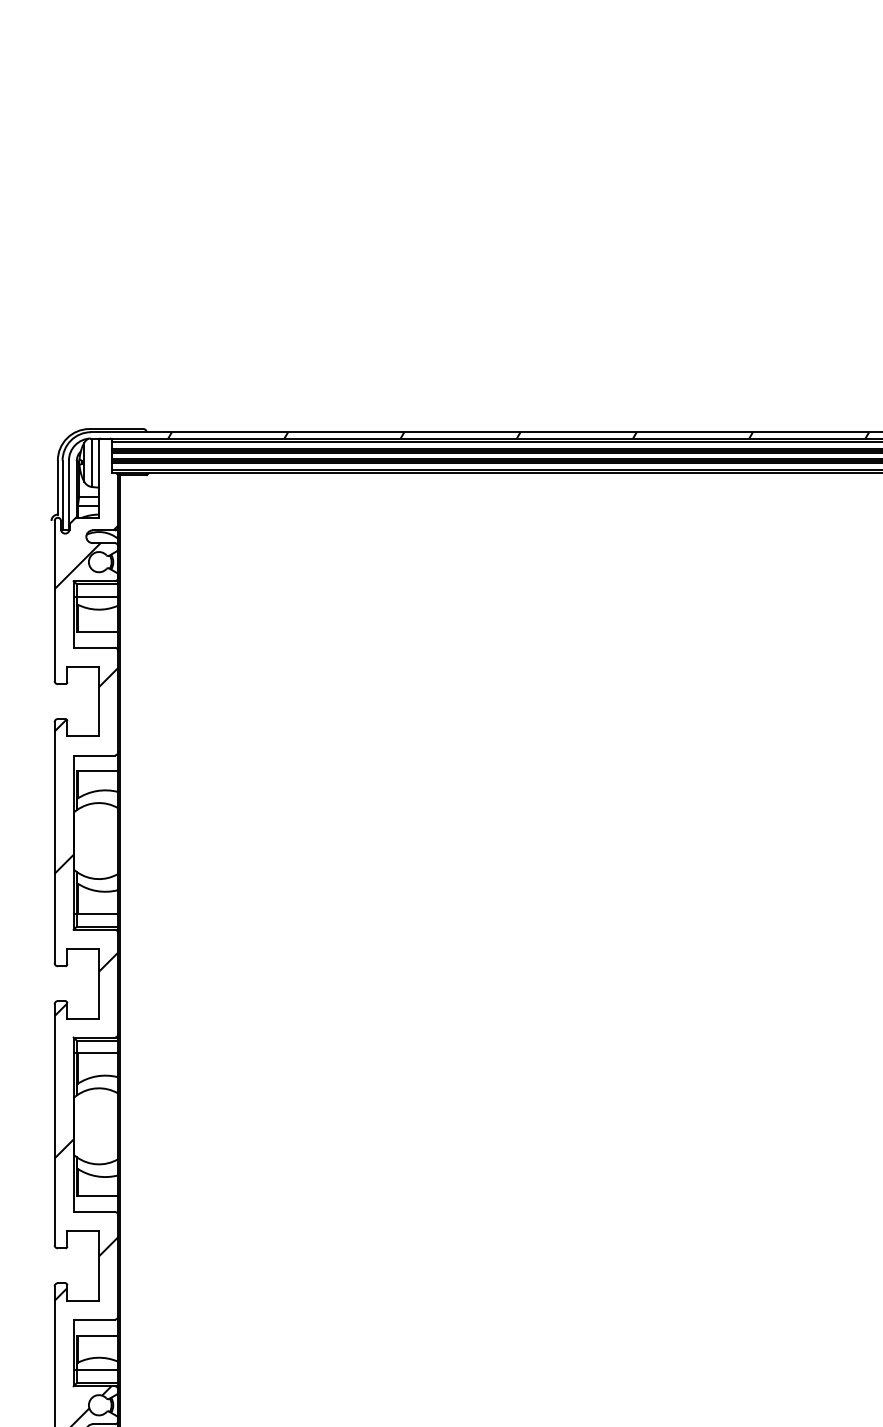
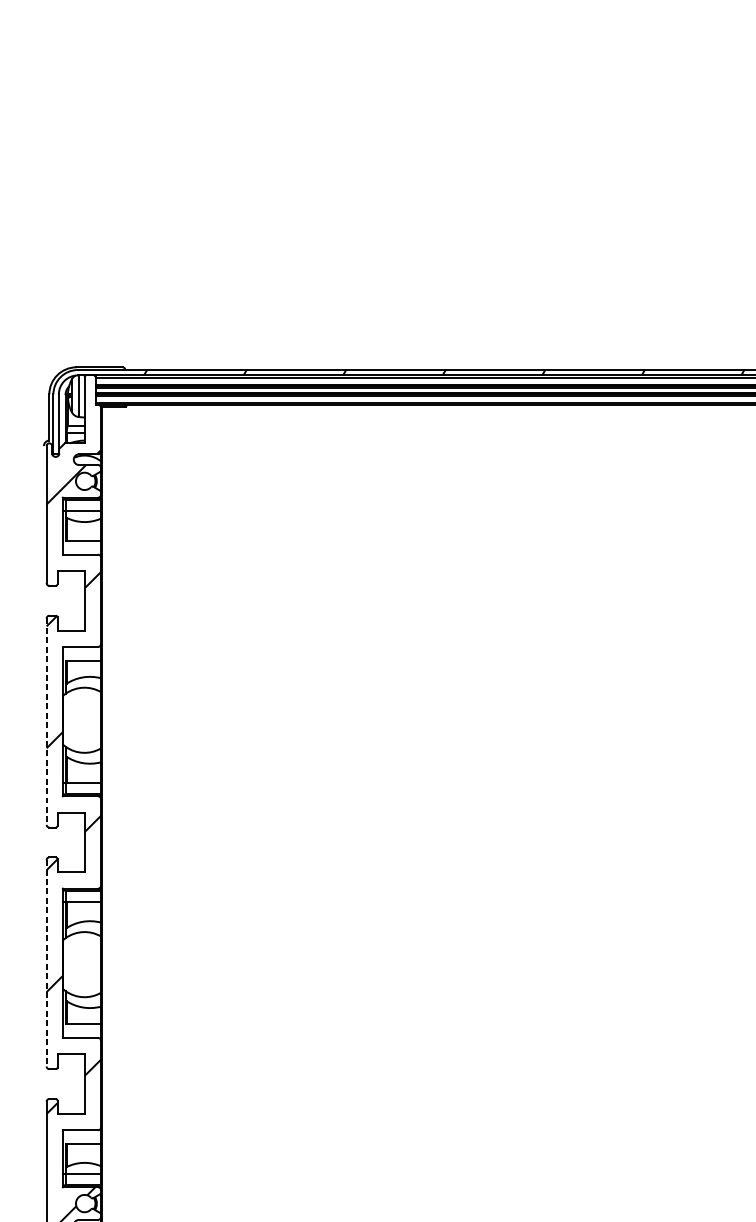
line: (54, 843) -> (46, 722), solid -> dashed
line: (54, 1125) -> (46, 963), solid -> dashed

